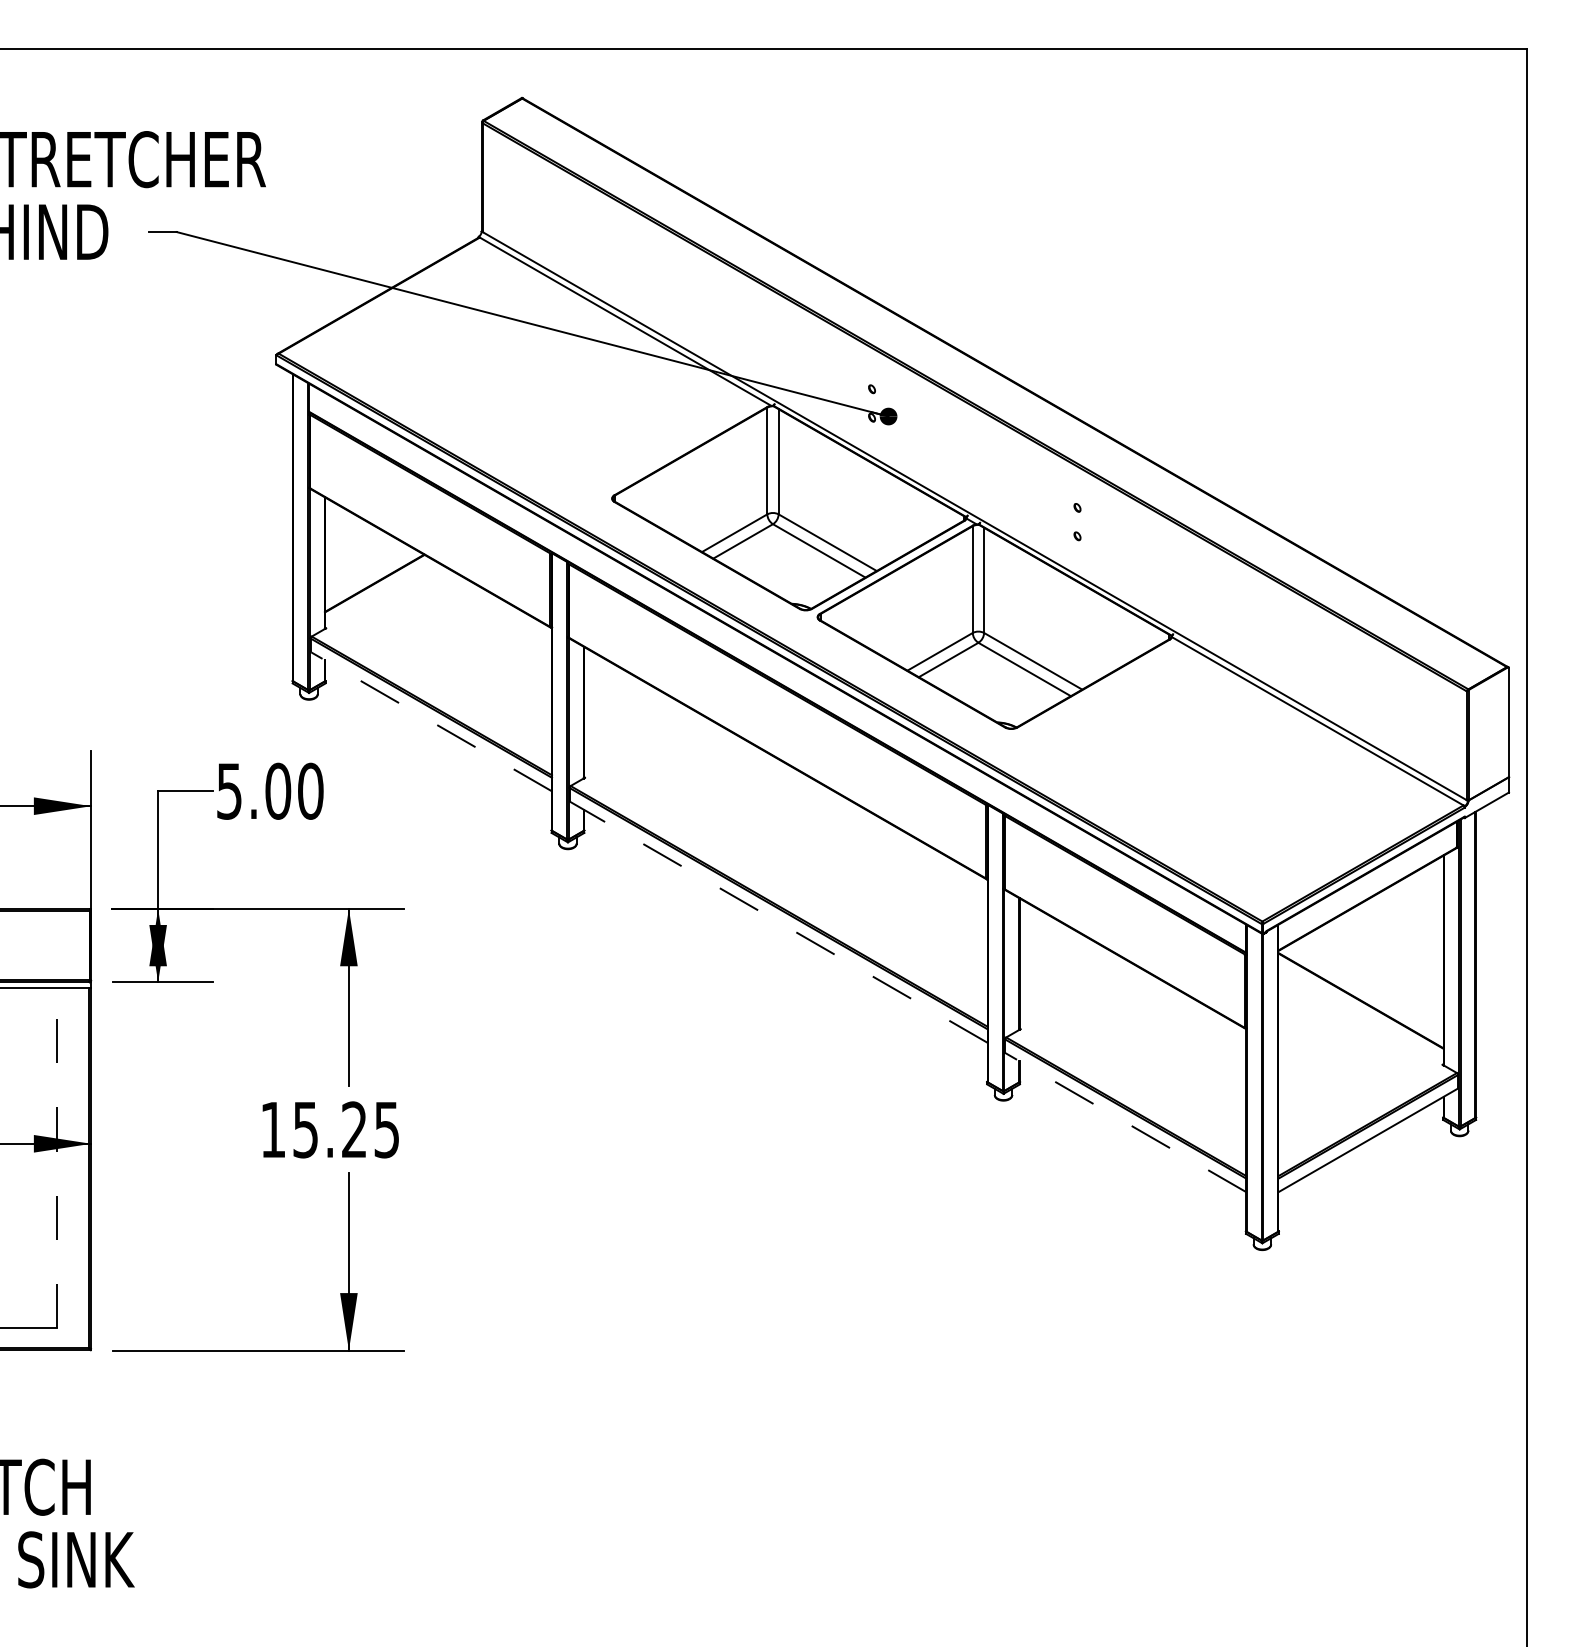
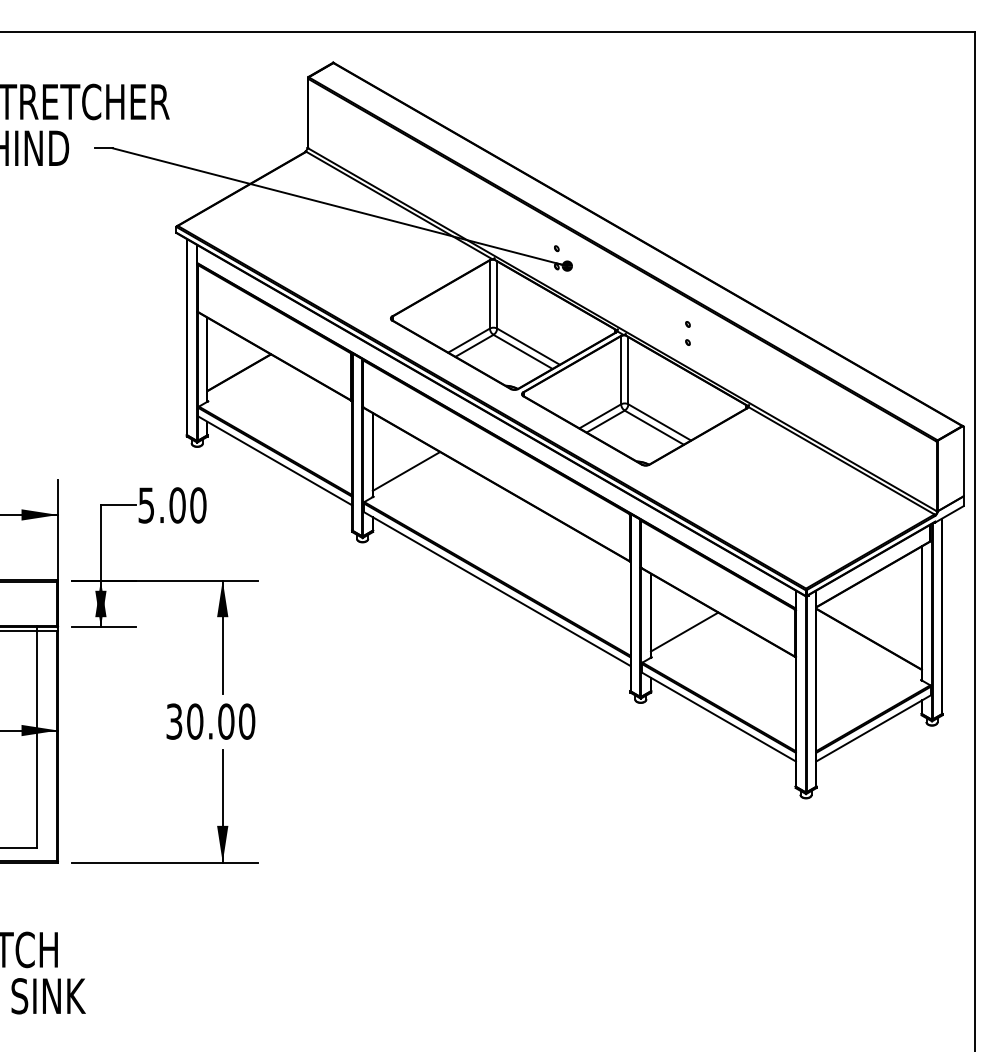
line: (431, 722) -> (275, 461), dashed -> solid
line: (636, 738) -> (406, 471), added
line: (777, 921) -> (496, 588), dashed -> solid
line: (1071, 988) -> (684, 631), added
line: (1125, 1123) -> (718, 717), dashed -> solid
text: (329, 1129) -> (210, 721), 15.25 -> 30.00
line: (57, 1153) -> (36, 736), dashed -> solid

